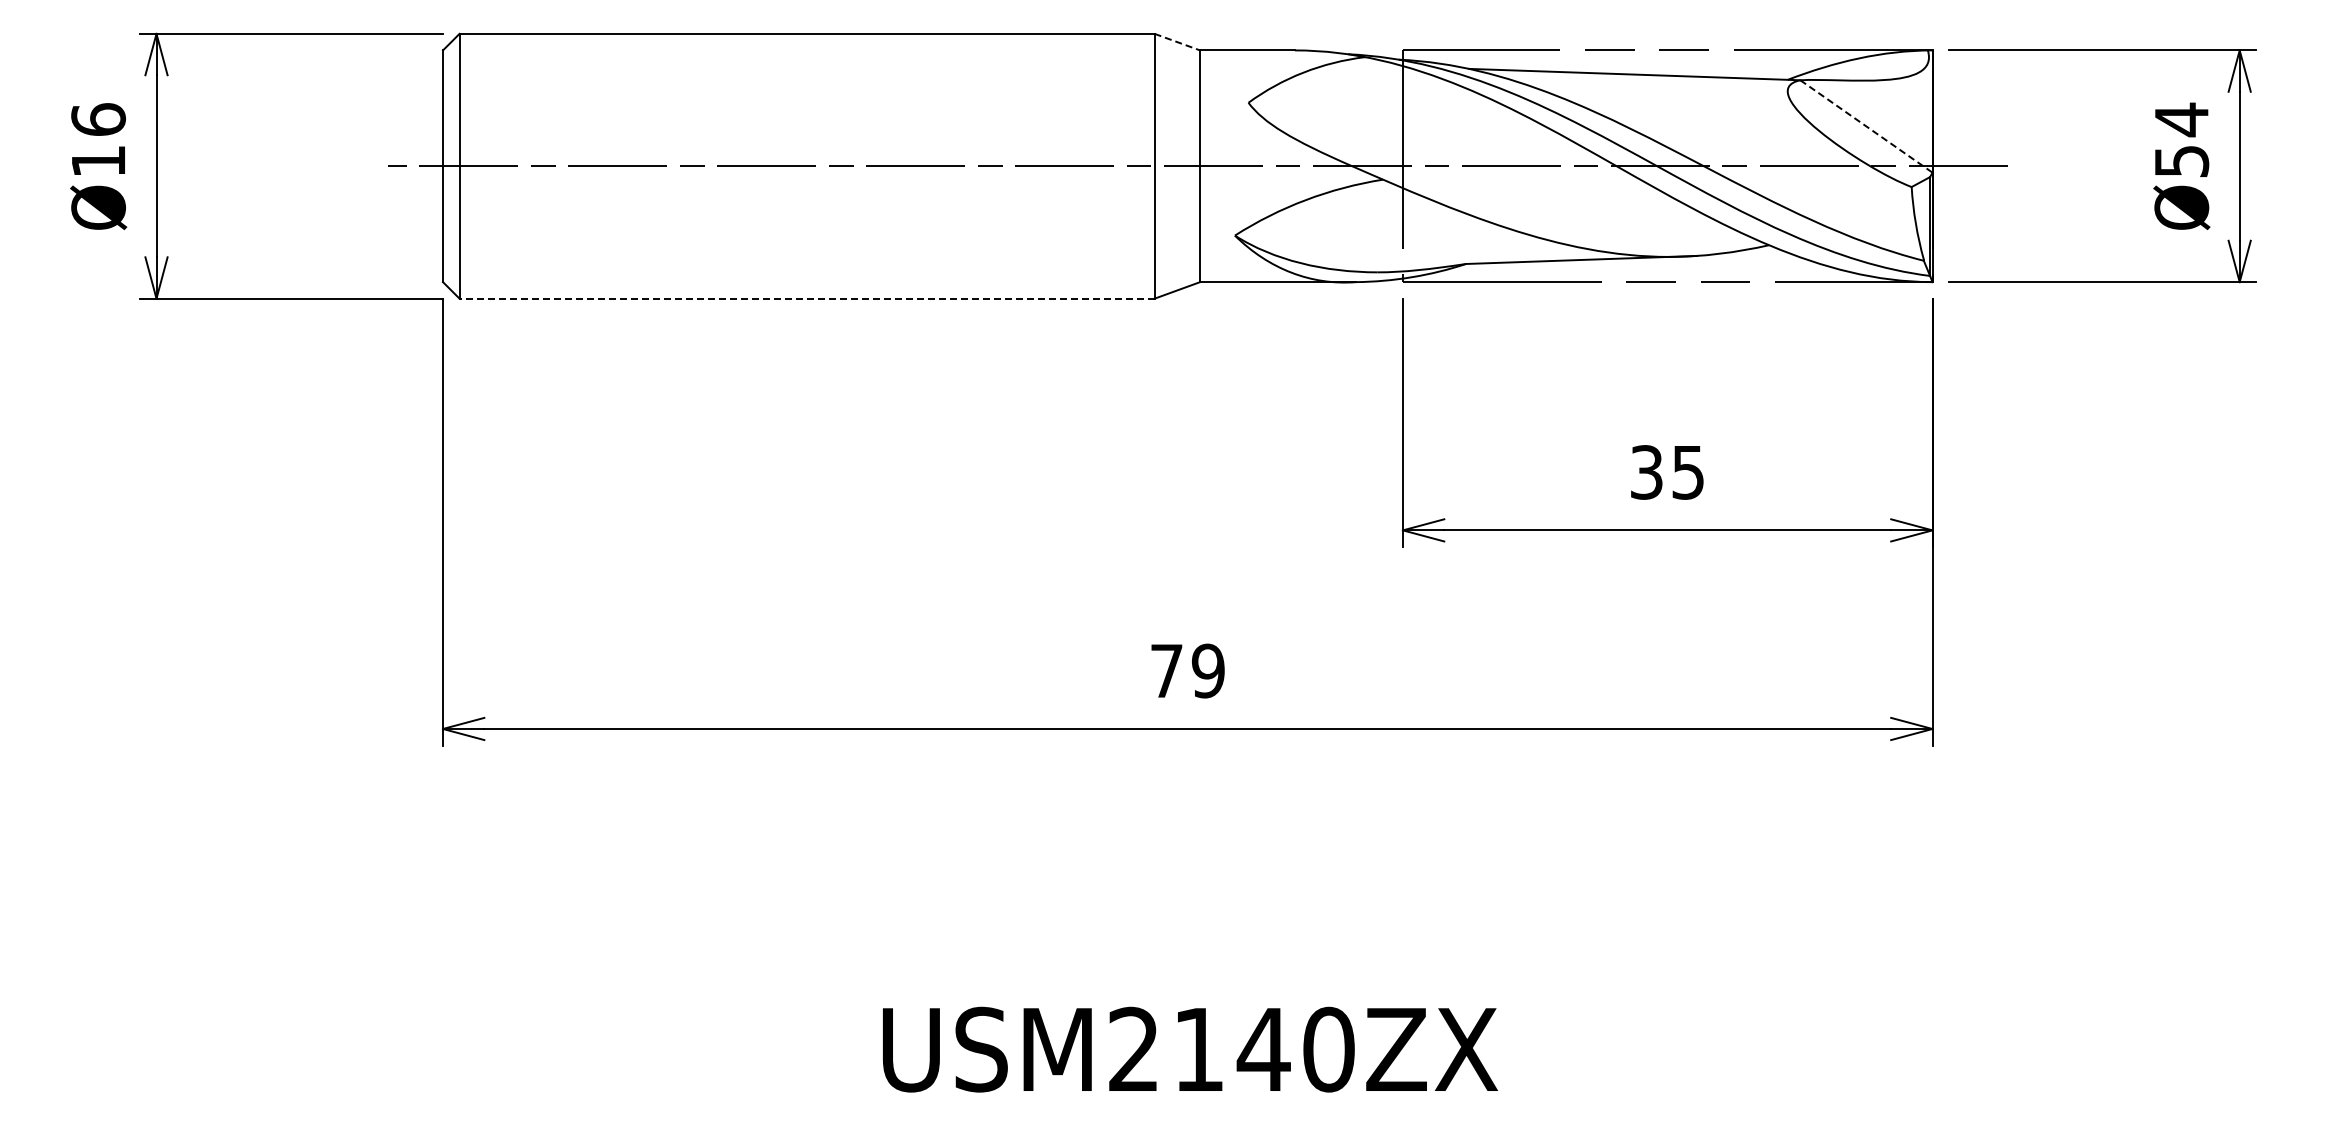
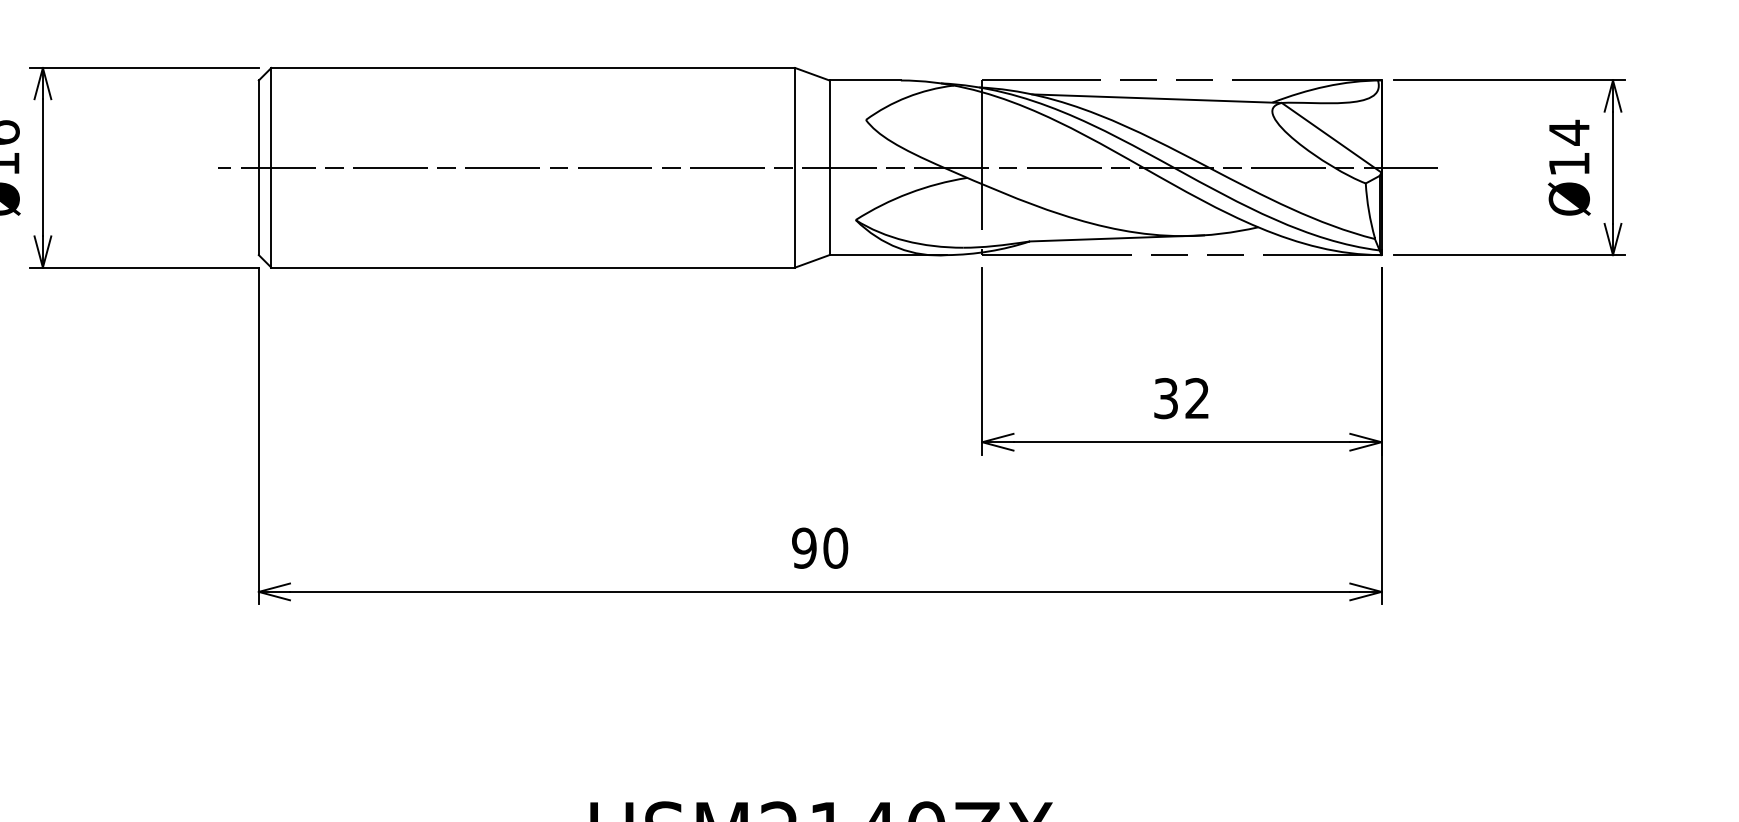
line: (1177, 42) -> (812, 74), dashed -> solid
line: (1866, 126) -> (1331, 137), dashed -> solid
text: (2182, 161) -> (1569, 164), Ø54 -> Ø14
line: (807, 298) -> (533, 267), dashed -> solid
text: (1687, 472) -> (1196, 398), 35 -> 32
text: (1187, 670) -> (819, 547), 79 -> 90

